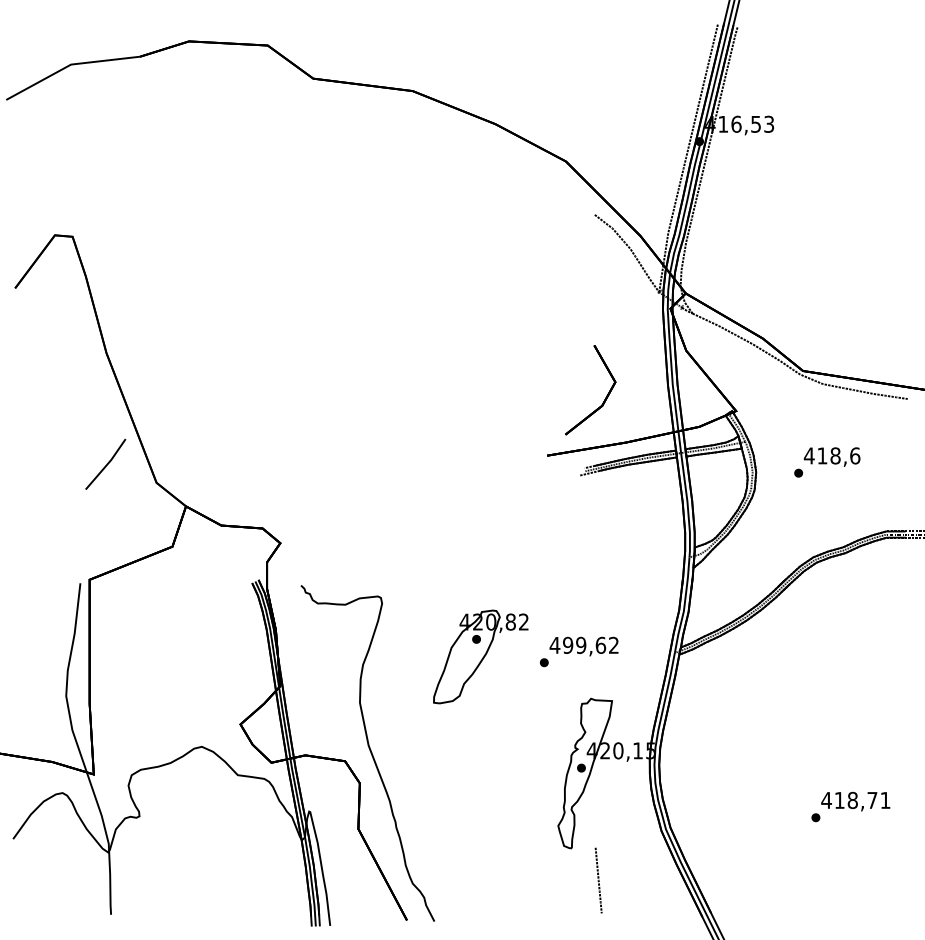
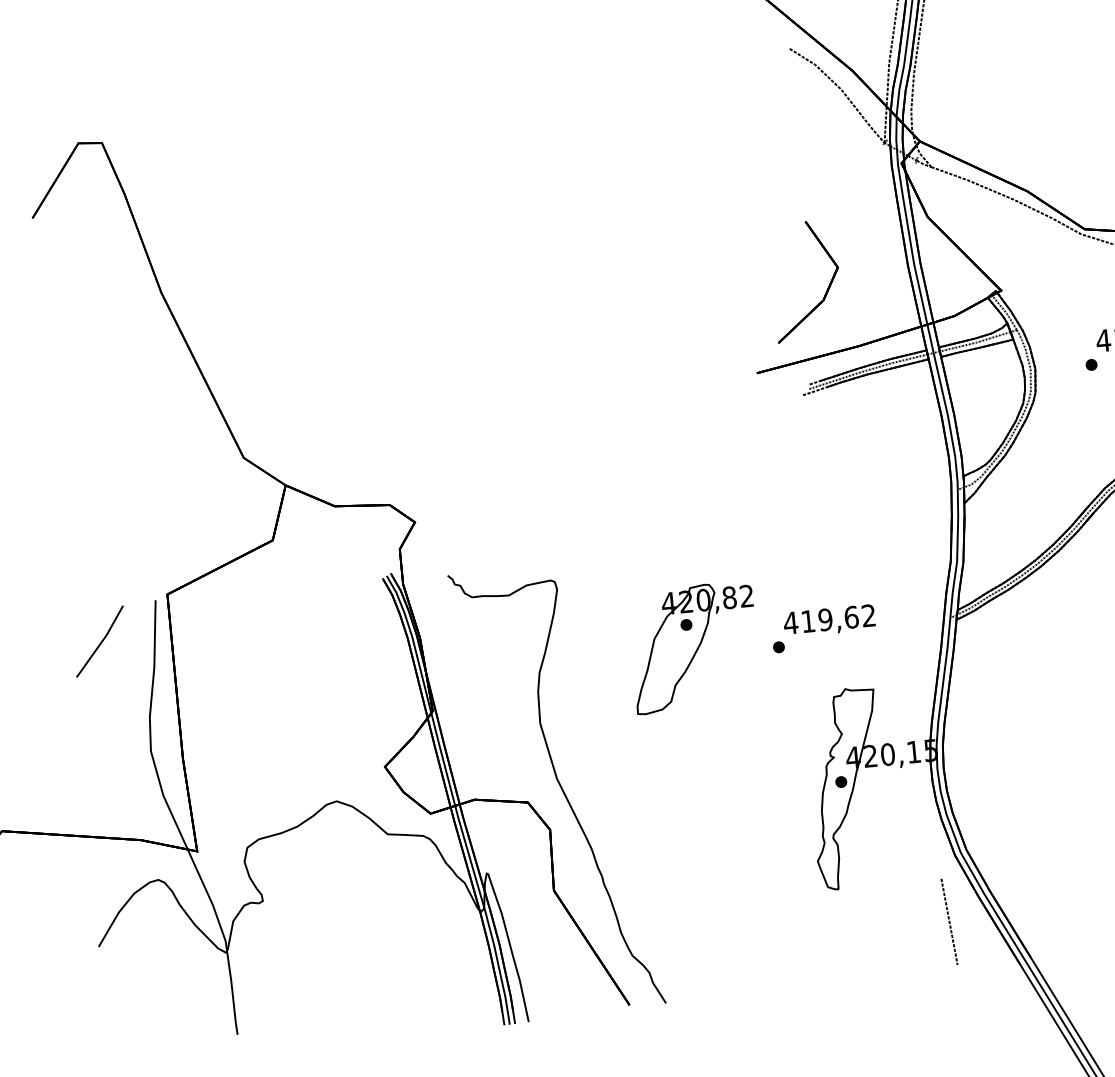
line: (106, 464) -> (100, 641), moved
text: (568, 644) -> (808, 620), 499,62 -> 419,62
line: (598, 880) -> (949, 921), moved

